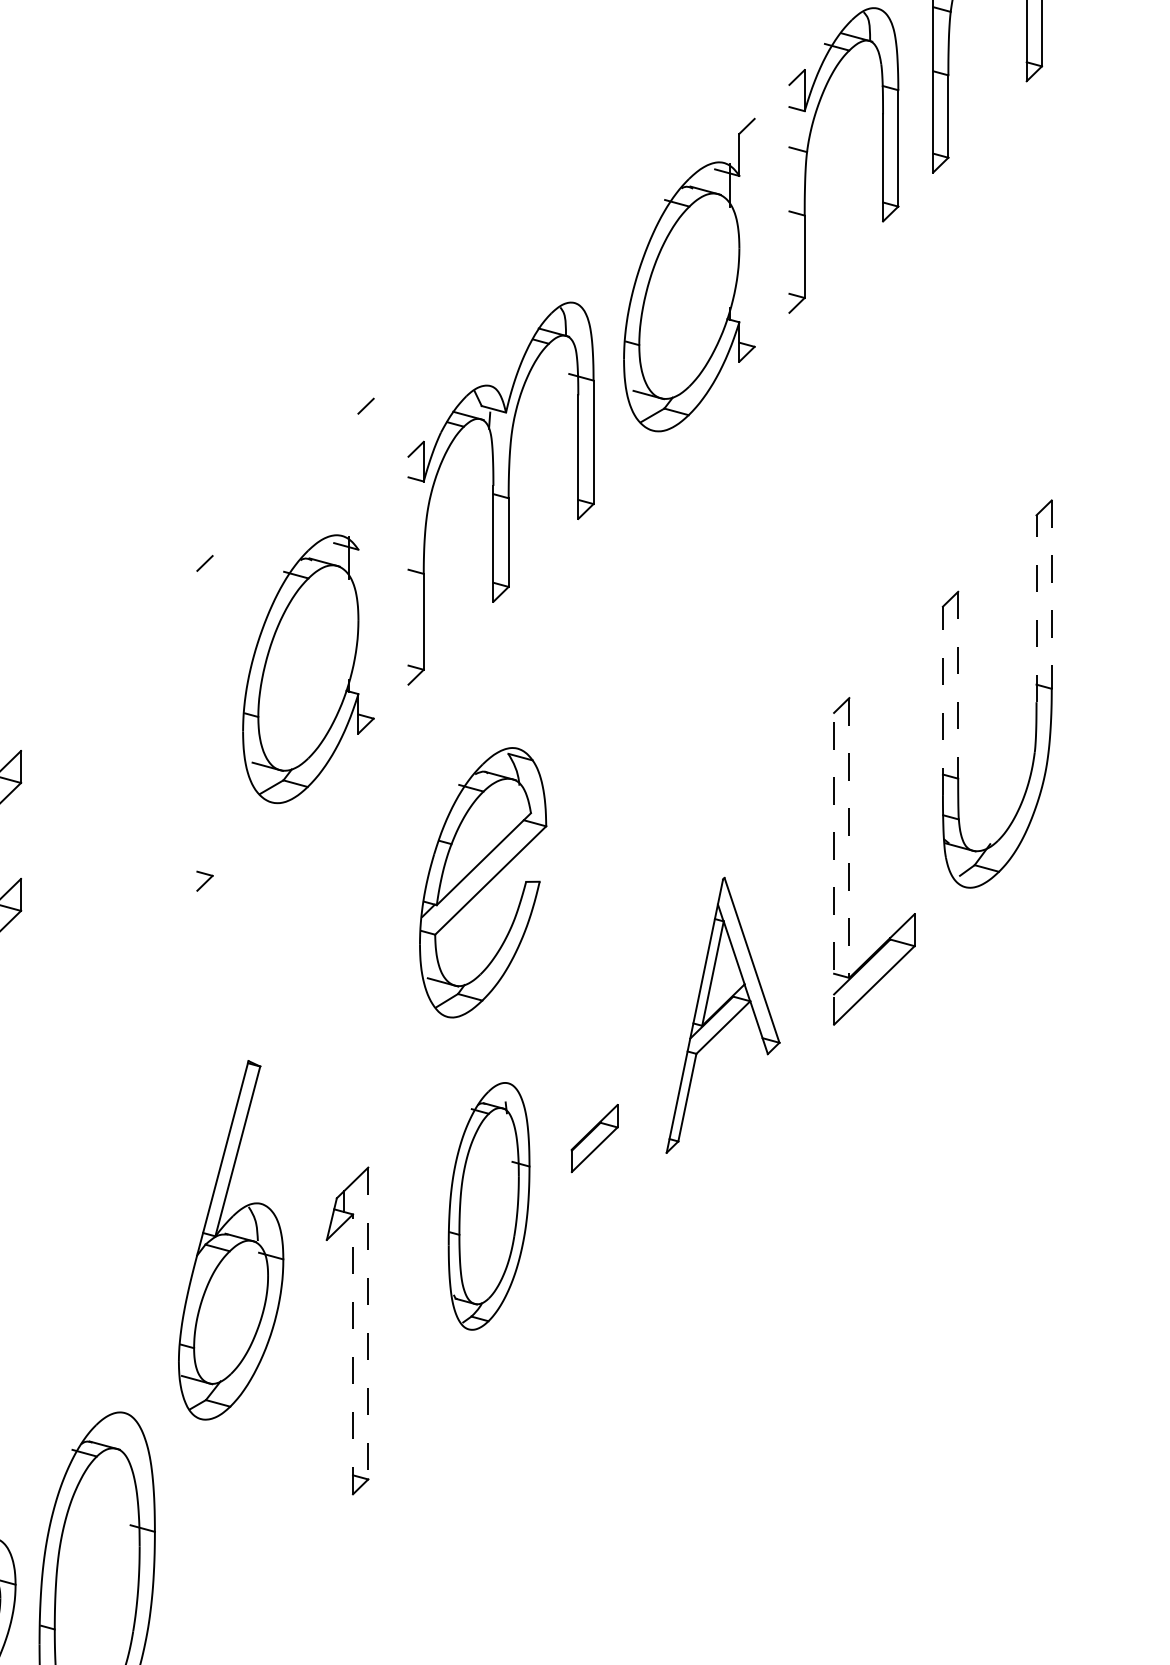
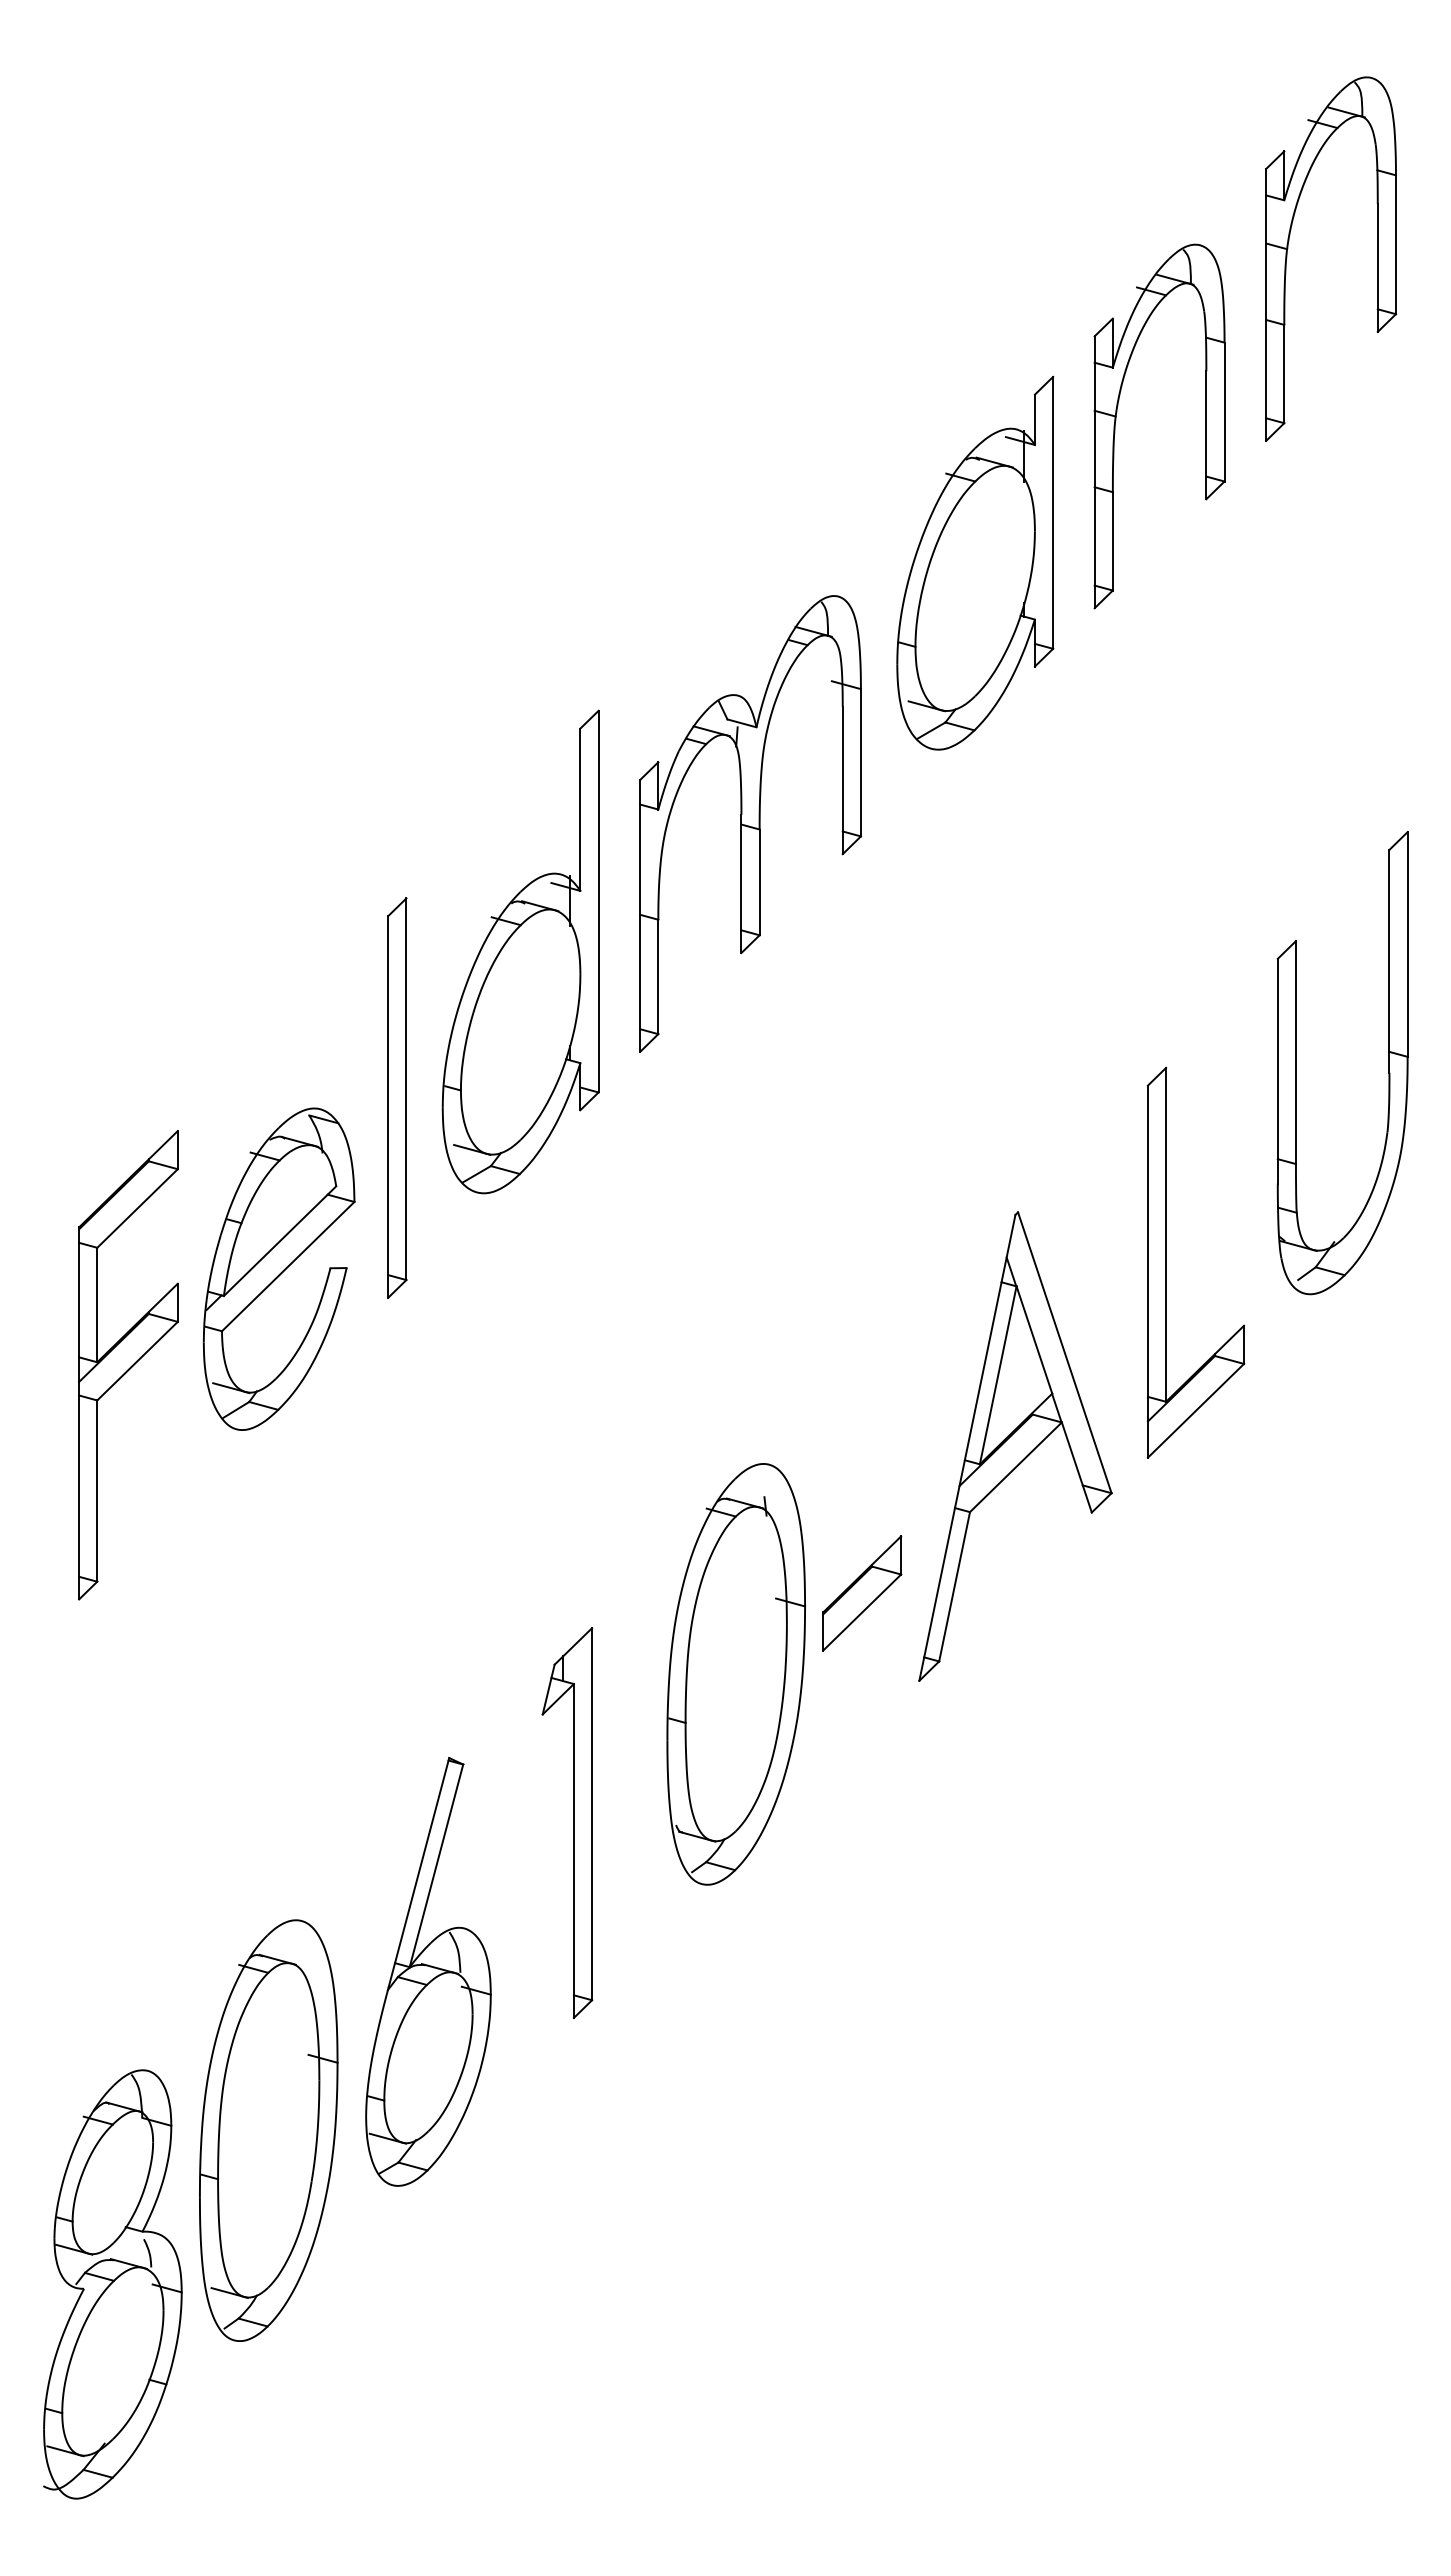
line: (789, 199) -> (1094, 472), added
line: (754, 232) -> (1053, 512), added
line: (358, 481) -> (580, 809), added
line: (373, 558) -> (598, 901), added
line: (408, 570) -> (640, 915), added
line: (1051, 594) -> (1407, 944), dashed -> solid
line: (1036, 608) -> (1389, 960), dashed -> solid
line: (957, 686) -> (1295, 1053), dashed -> solid
line: (942, 700) -> (1277, 1070), dashed -> solid
line: (212, 716) -> (406, 1089), added
line: (197, 730) -> (388, 1106), added
line: (849, 837) -> (1166, 1234), dashed -> solid
line: (833, 868) -> (1147, 1271), dashed -> solid
part: (482, 882) -> (278, 1268), moved
part: (723, 1015) -> (1015, 1446), size x1.43
part: (594, 1138) -> (862, 1593), size x1.43
part: (489, 1206) -> (736, 1674), size x1.43
part: (231, 1239) -> (428, 1971), moved
line: (368, 1323) -> (592, 1814), dashed -> solid
line: (352, 1354) -> (573, 1851), dashed -> solid

